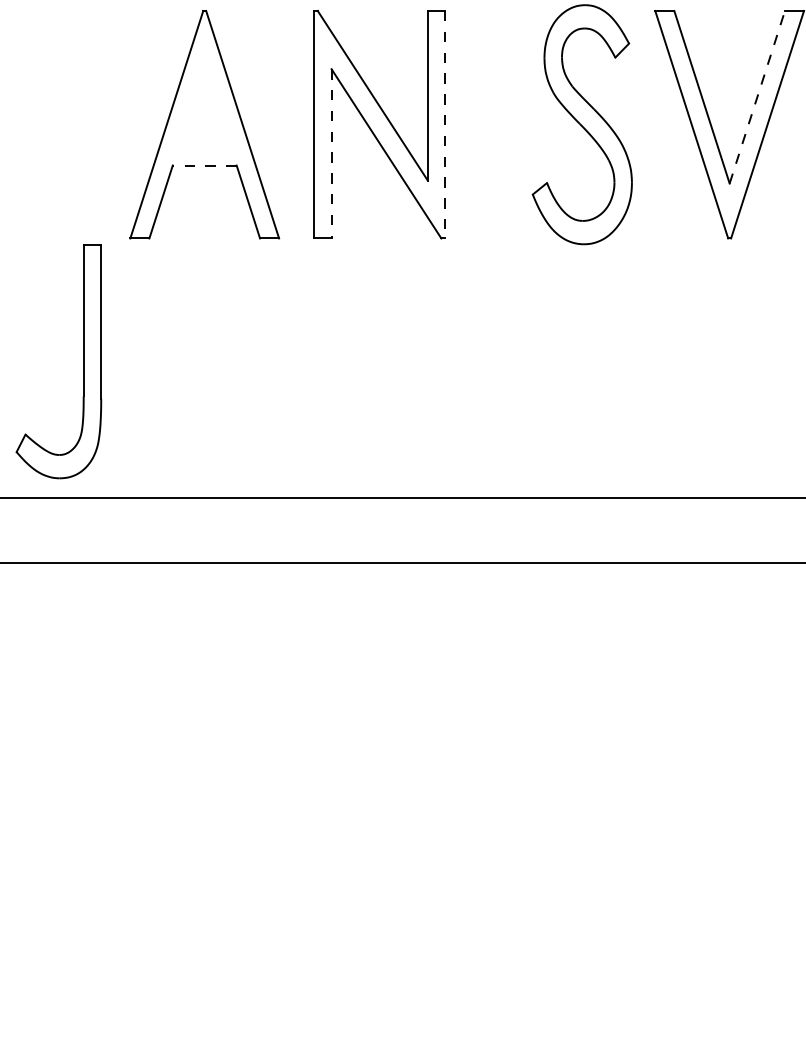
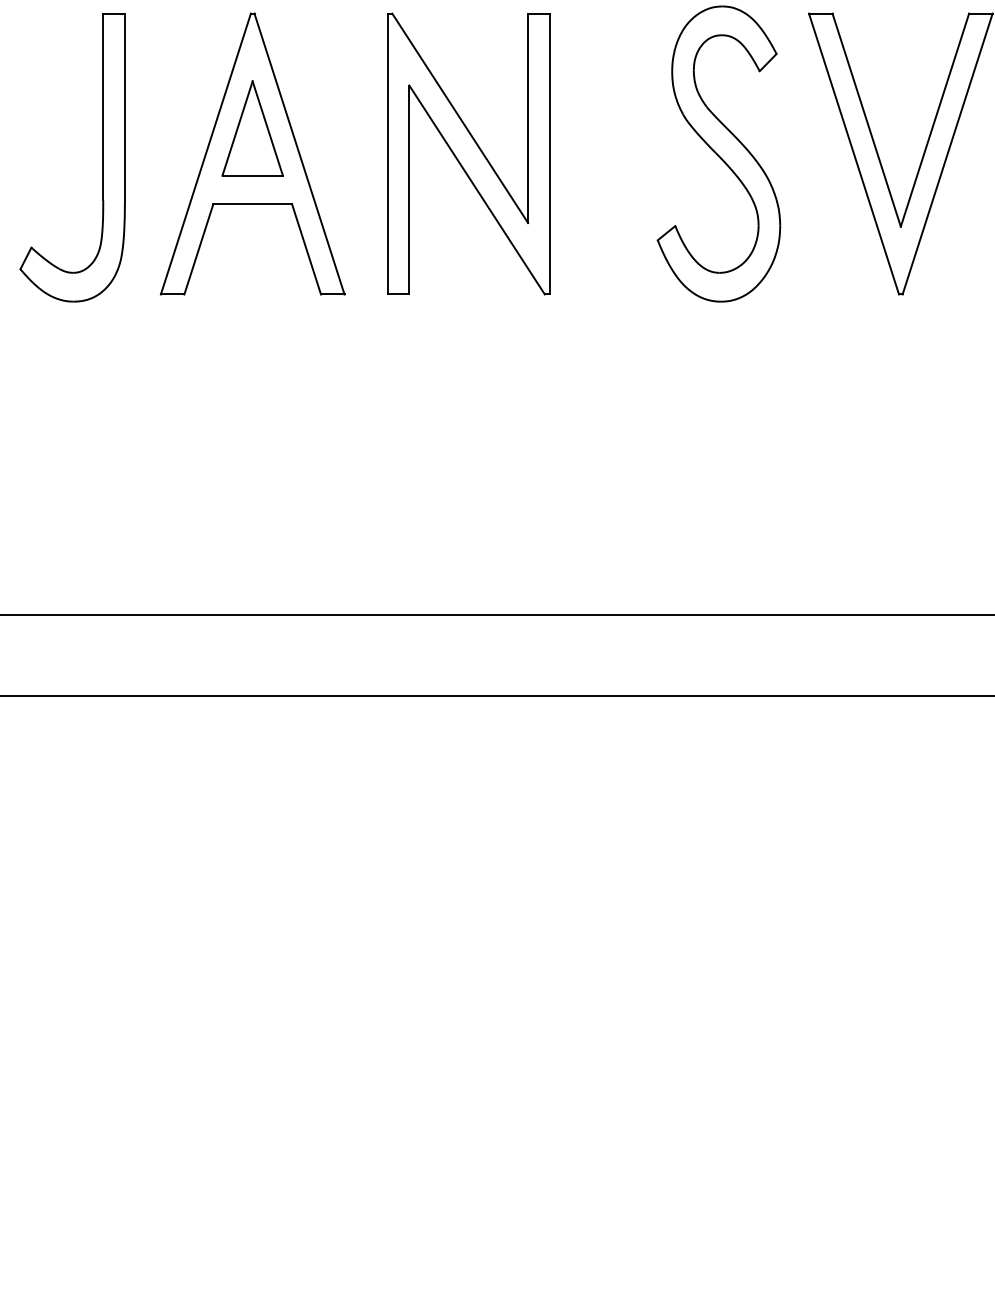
line: (756, 97) -> (934, 120), dashed -> solid
part: (204, 104) -> (252, 128), added
line: (445, 125) -> (549, 154), dashed -> solid
line: (331, 154) -> (409, 190), dashed -> solid
line: (204, 165) -> (252, 204), dashed -> solid
part: (83, 361) -> (102, 157), moved

